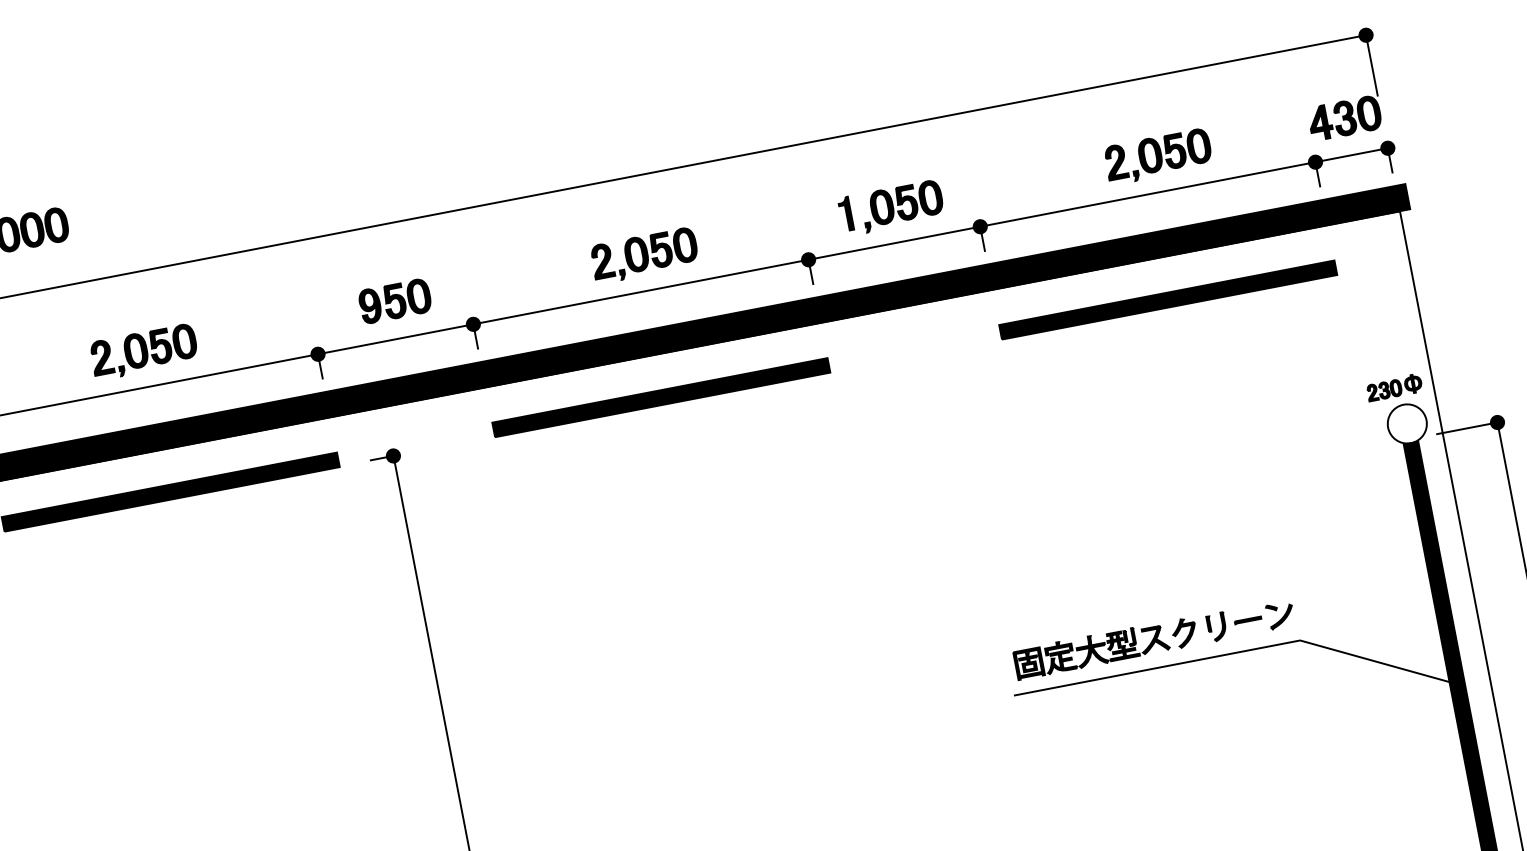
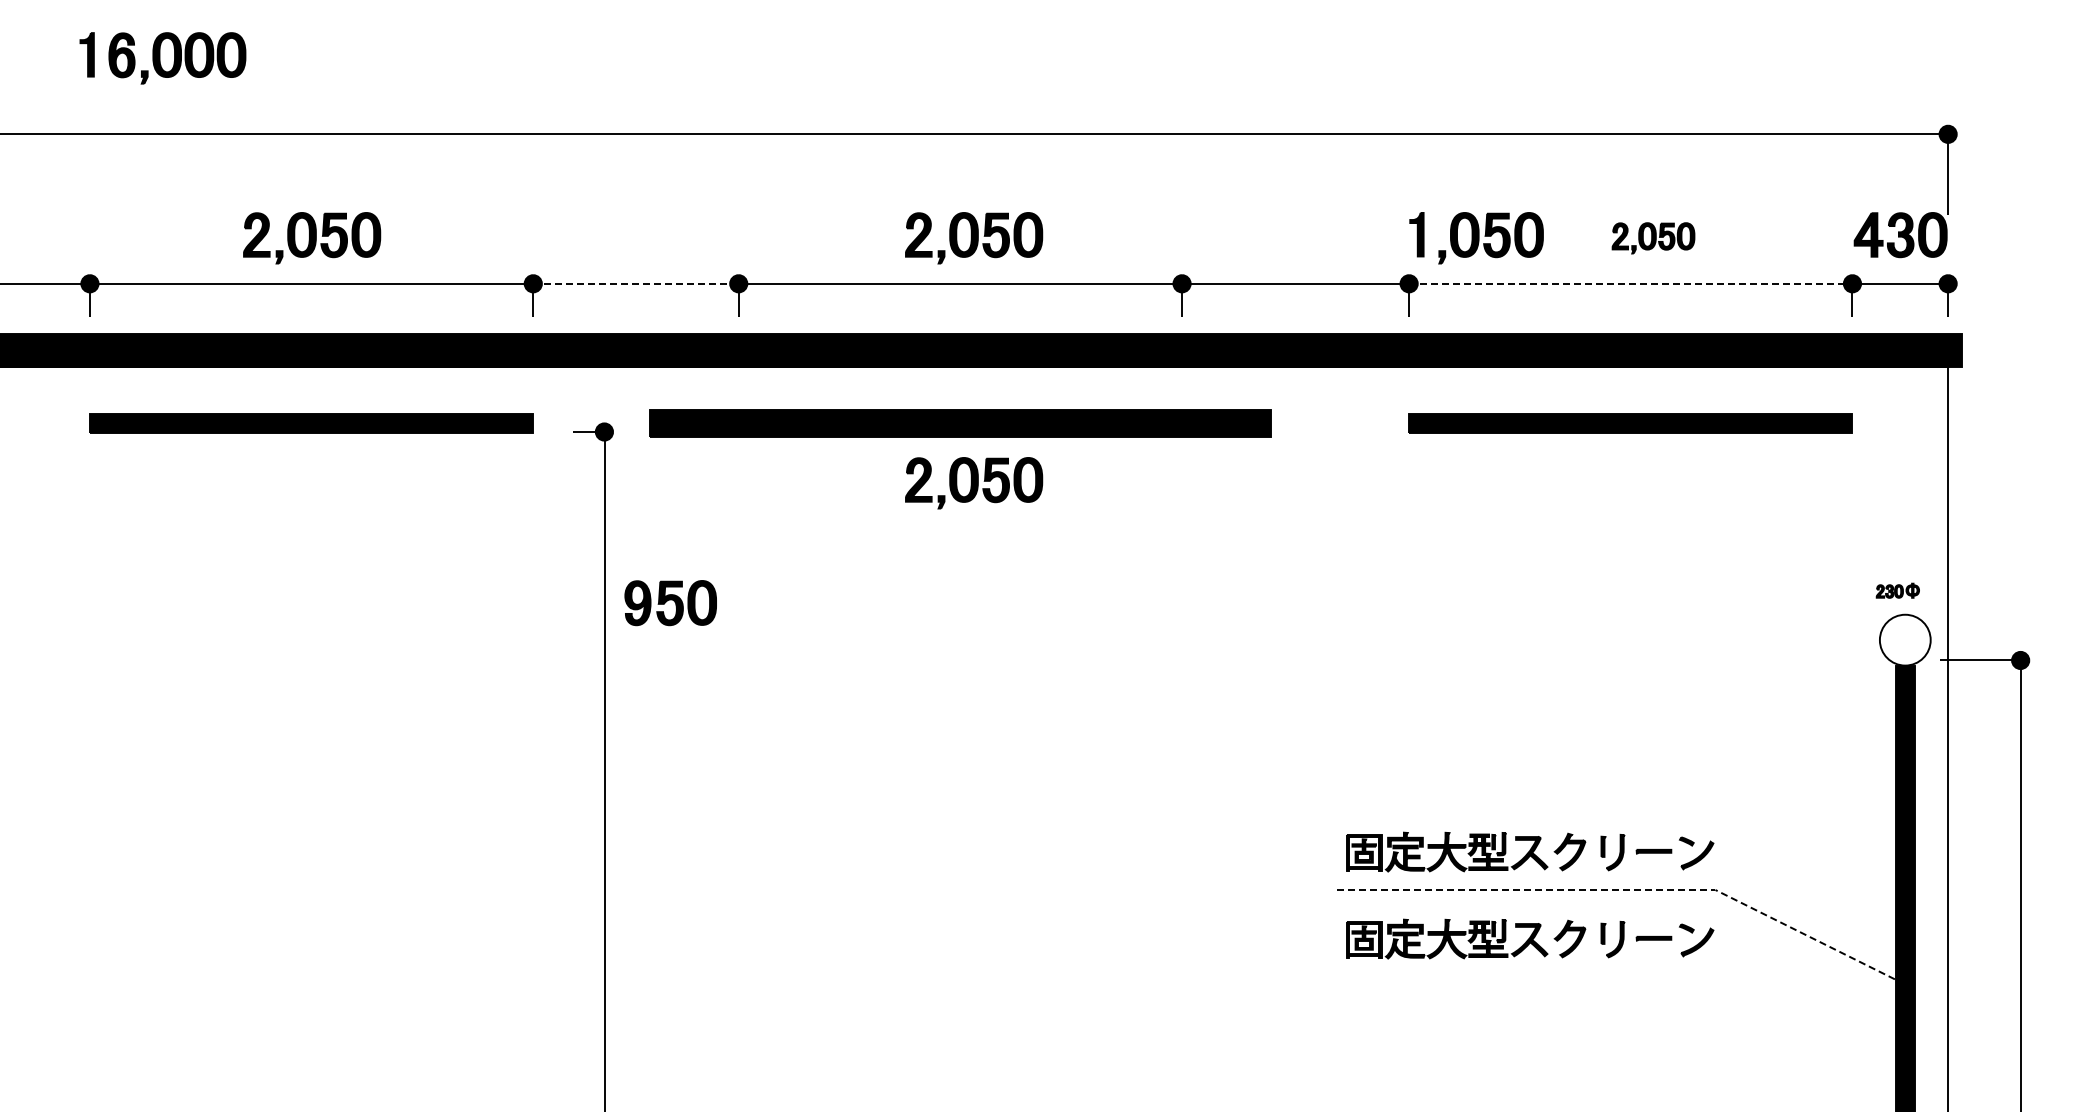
part: (1158, 156) -> (1653, 238), size x0.6
line: (1147, 194) -> (1630, 283), solid -> dashed
part: (891, 208) -> (1476, 238), moved
part: (395, 301) -> (670, 603), moved
line: (396, 339) -> (636, 283), solid -> dashed
part: (1394, 387) -> (1897, 590), size x0.6
part: (661, 397) -> (960, 423), size x1.4
part: (680, 441) -> (974, 483), added
line: (1238, 652) -> (1633, 889), solid -> dashed
part: (1167, 704) -> (1530, 938), added

